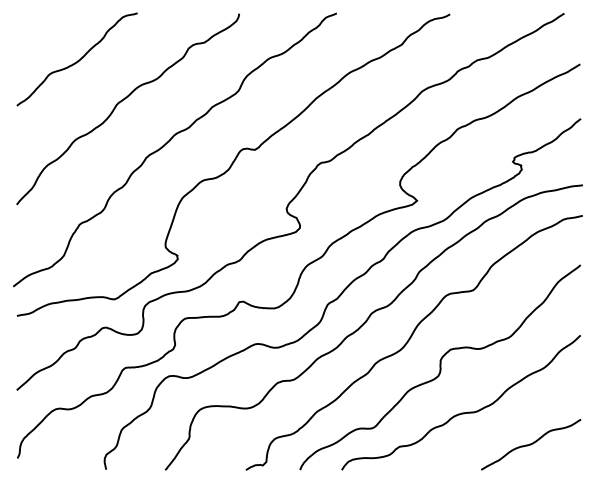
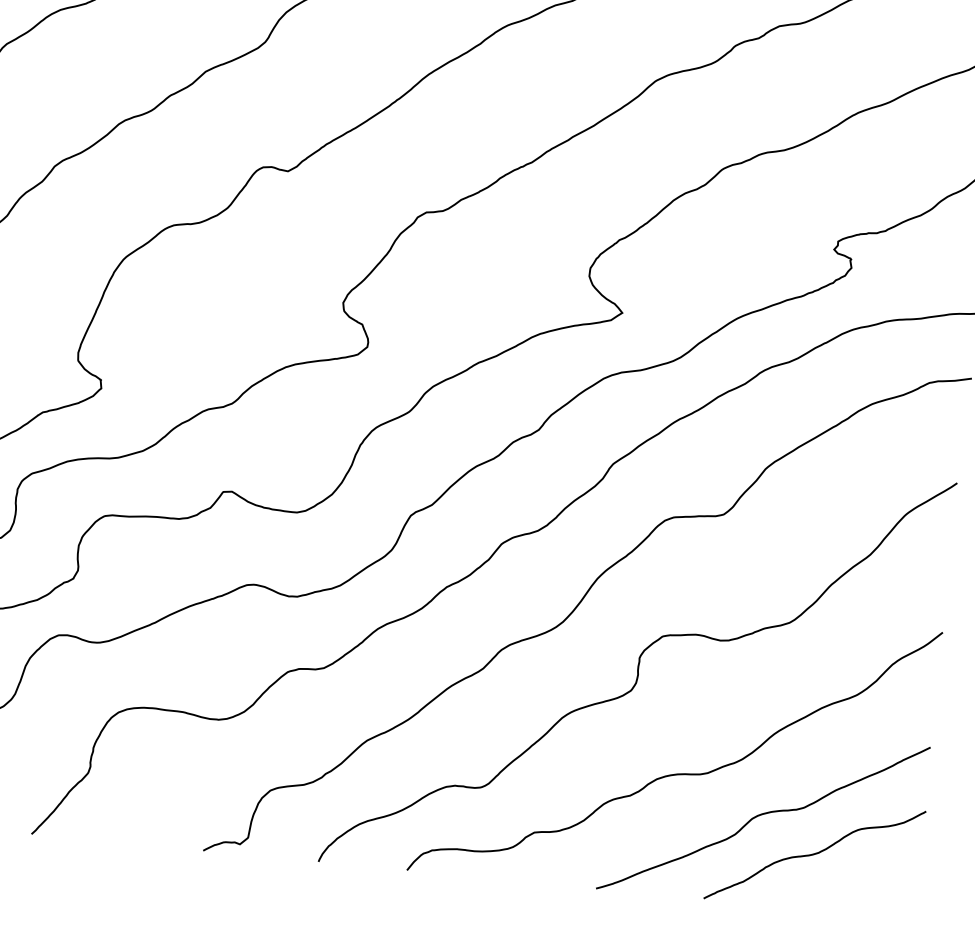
curve: (505, 428) -> (763, 815), added

